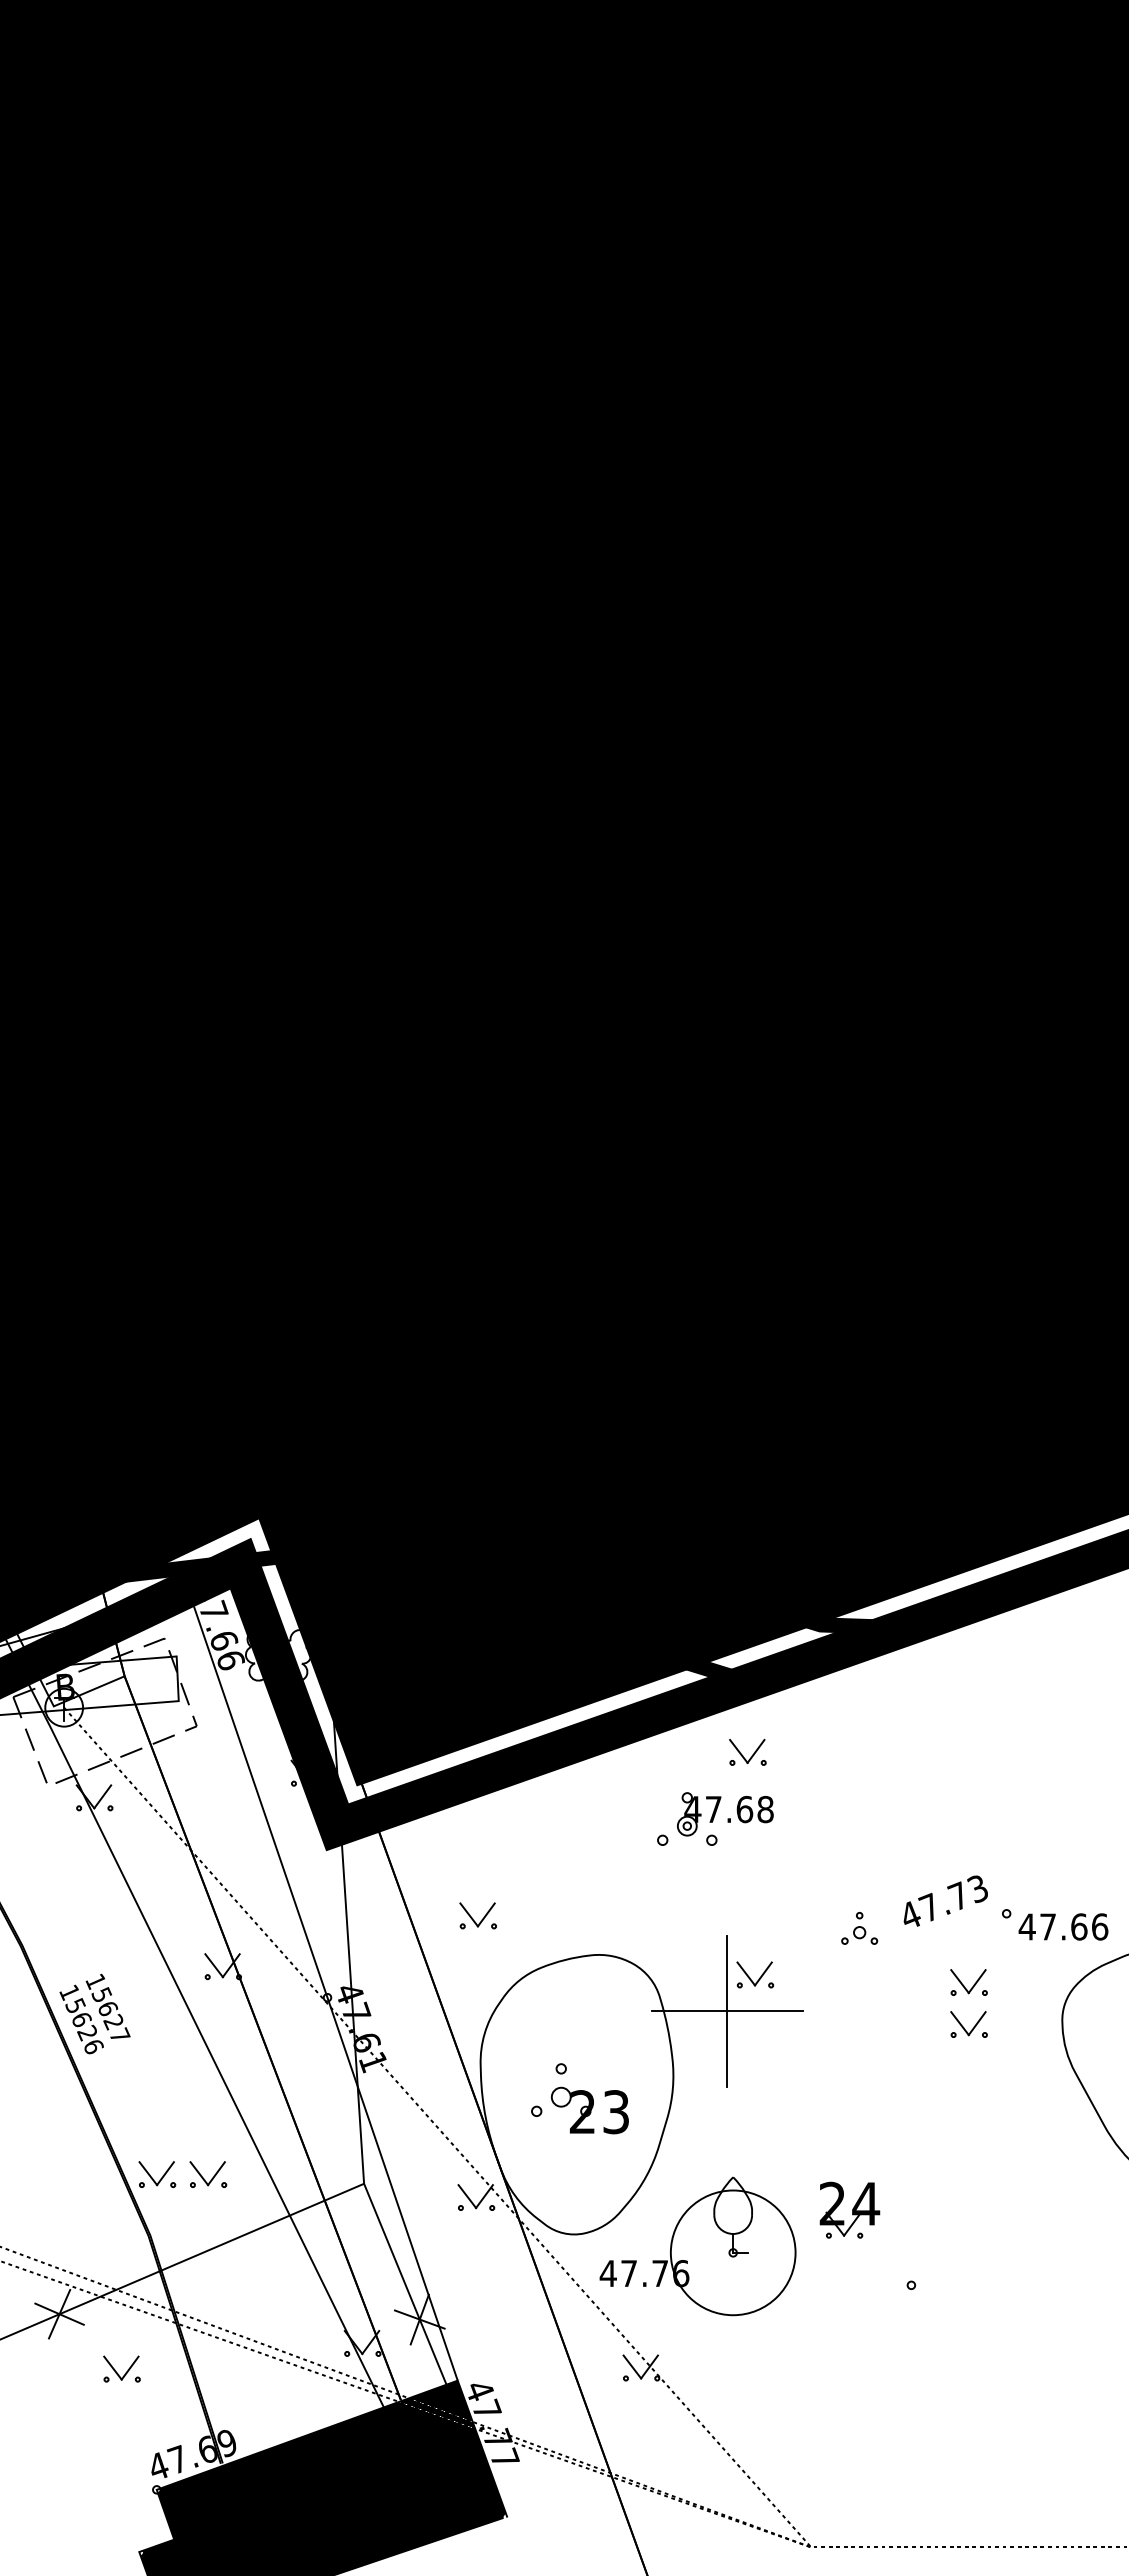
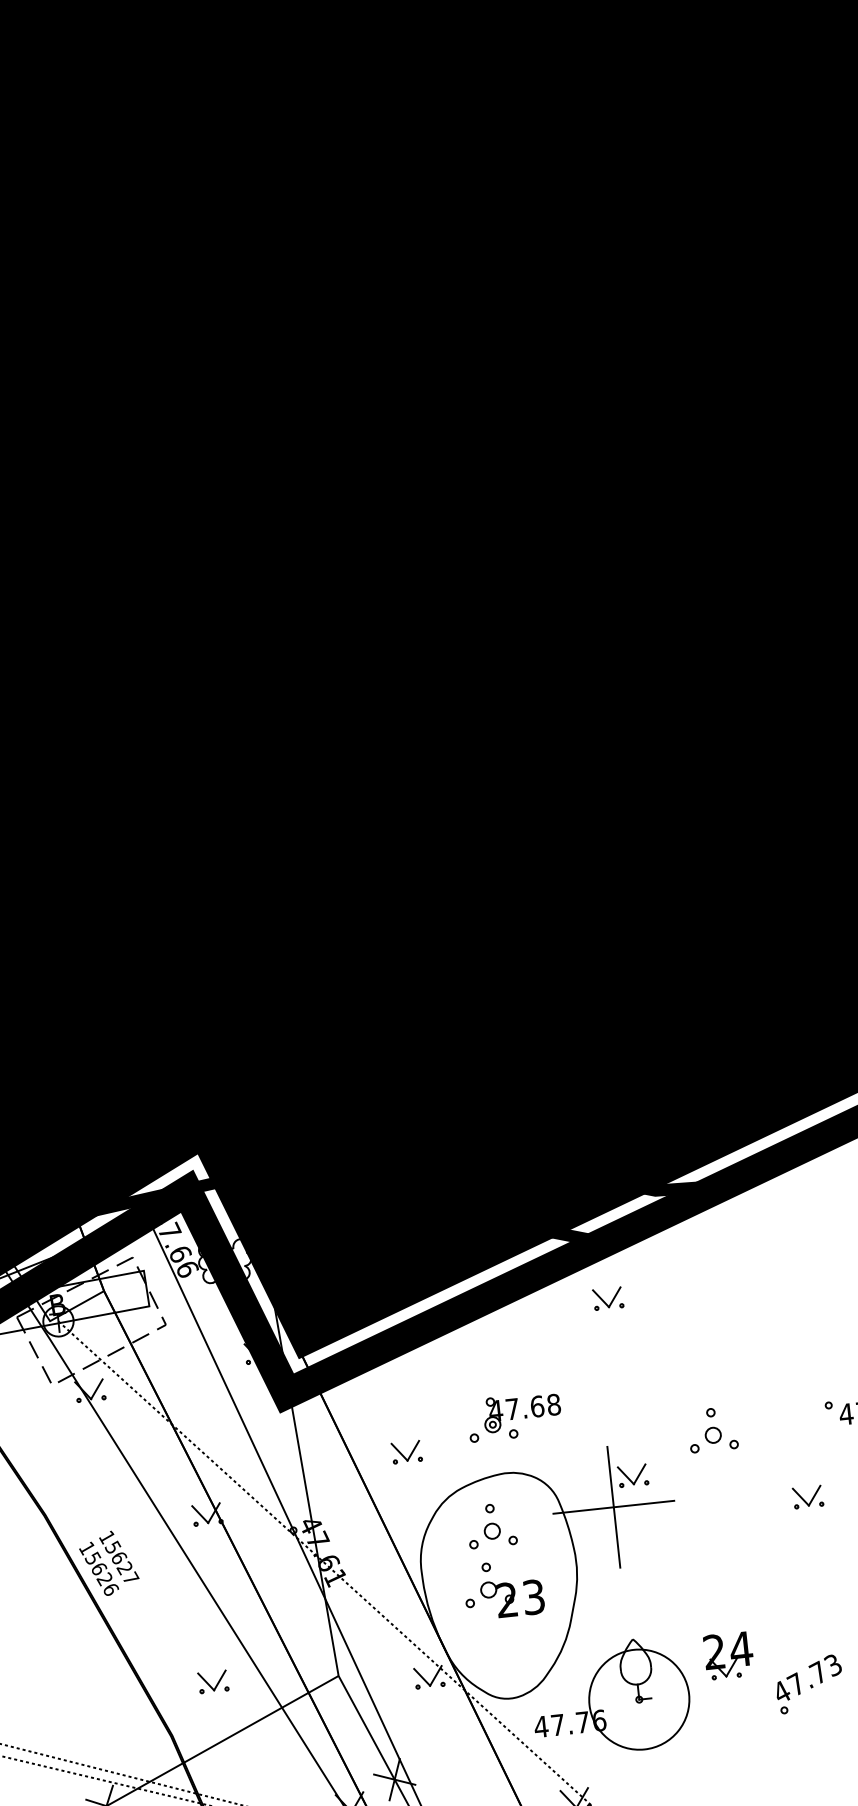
part: (715, 1818) -> (514, 1416), moved
text: (945, 1900) -> (808, 1677), moved
part: (859, 1928) -> (712, 1429), size x1.67
part: (968, 1982) -> (804, 1463), removed
part: (573, 2017) -> (491, 1525), added
part: (157, 2174) -> (172, 1686), removed

